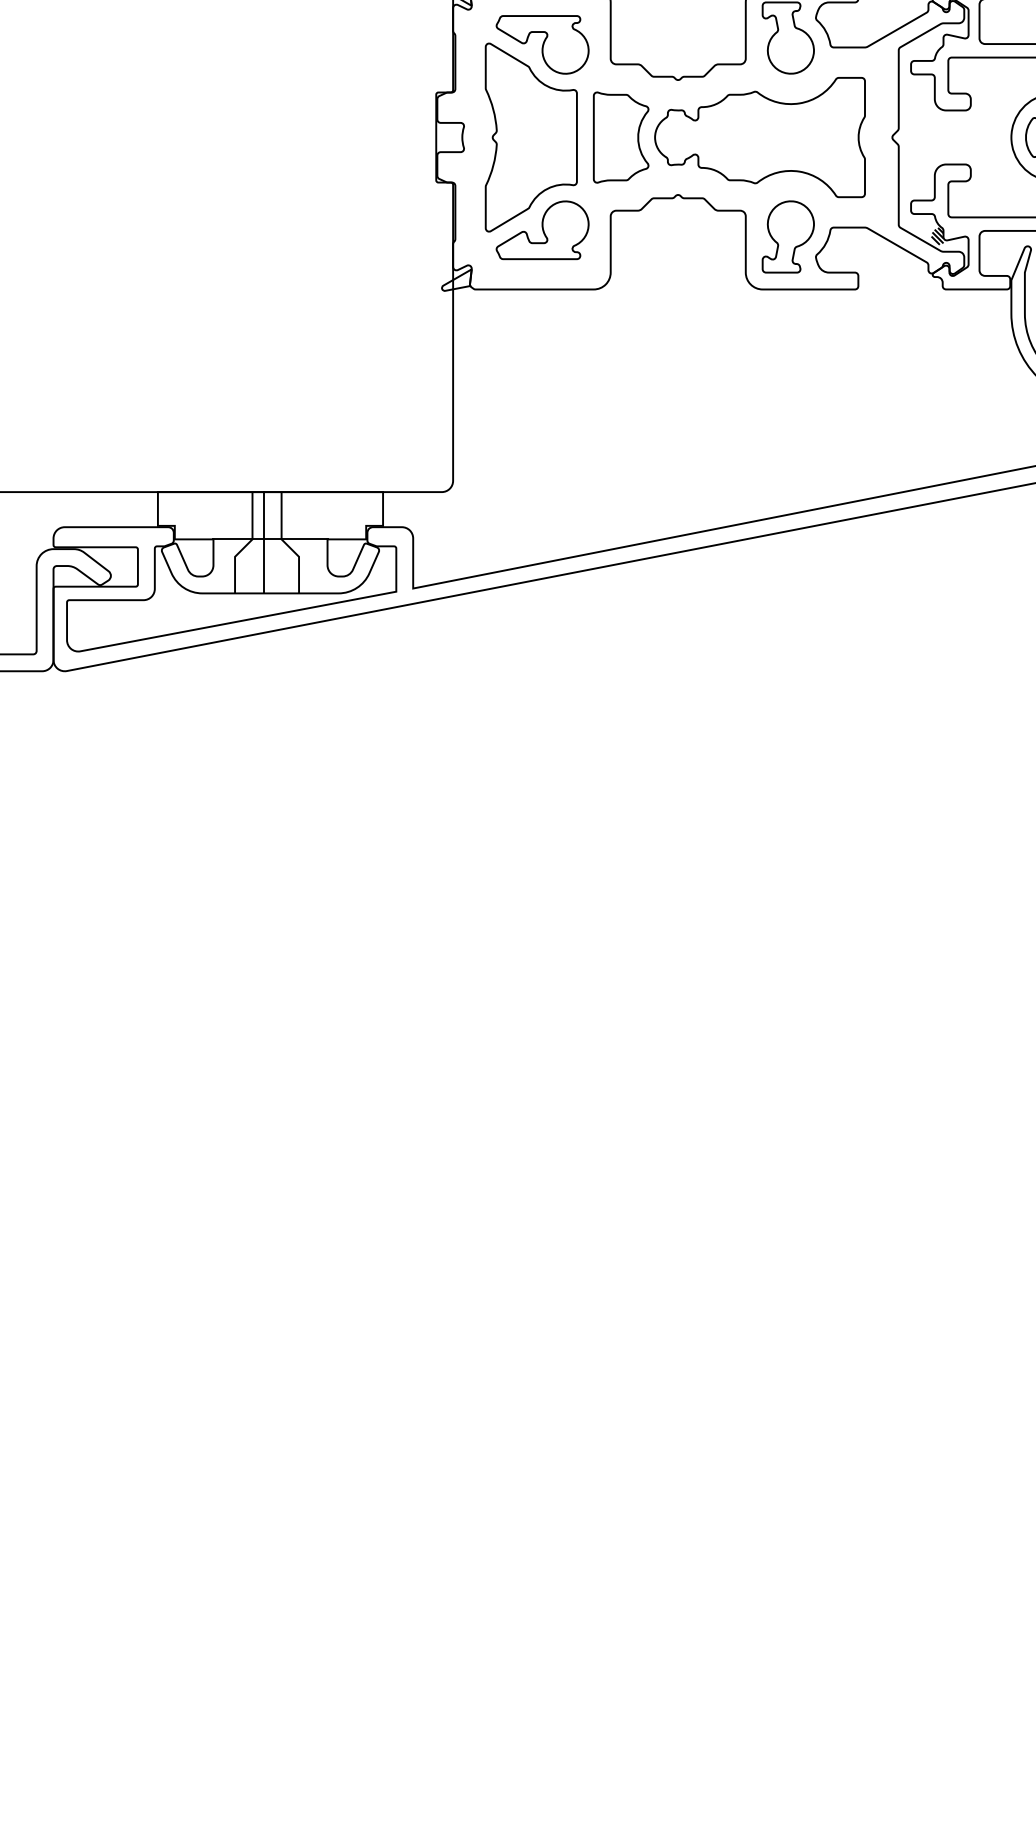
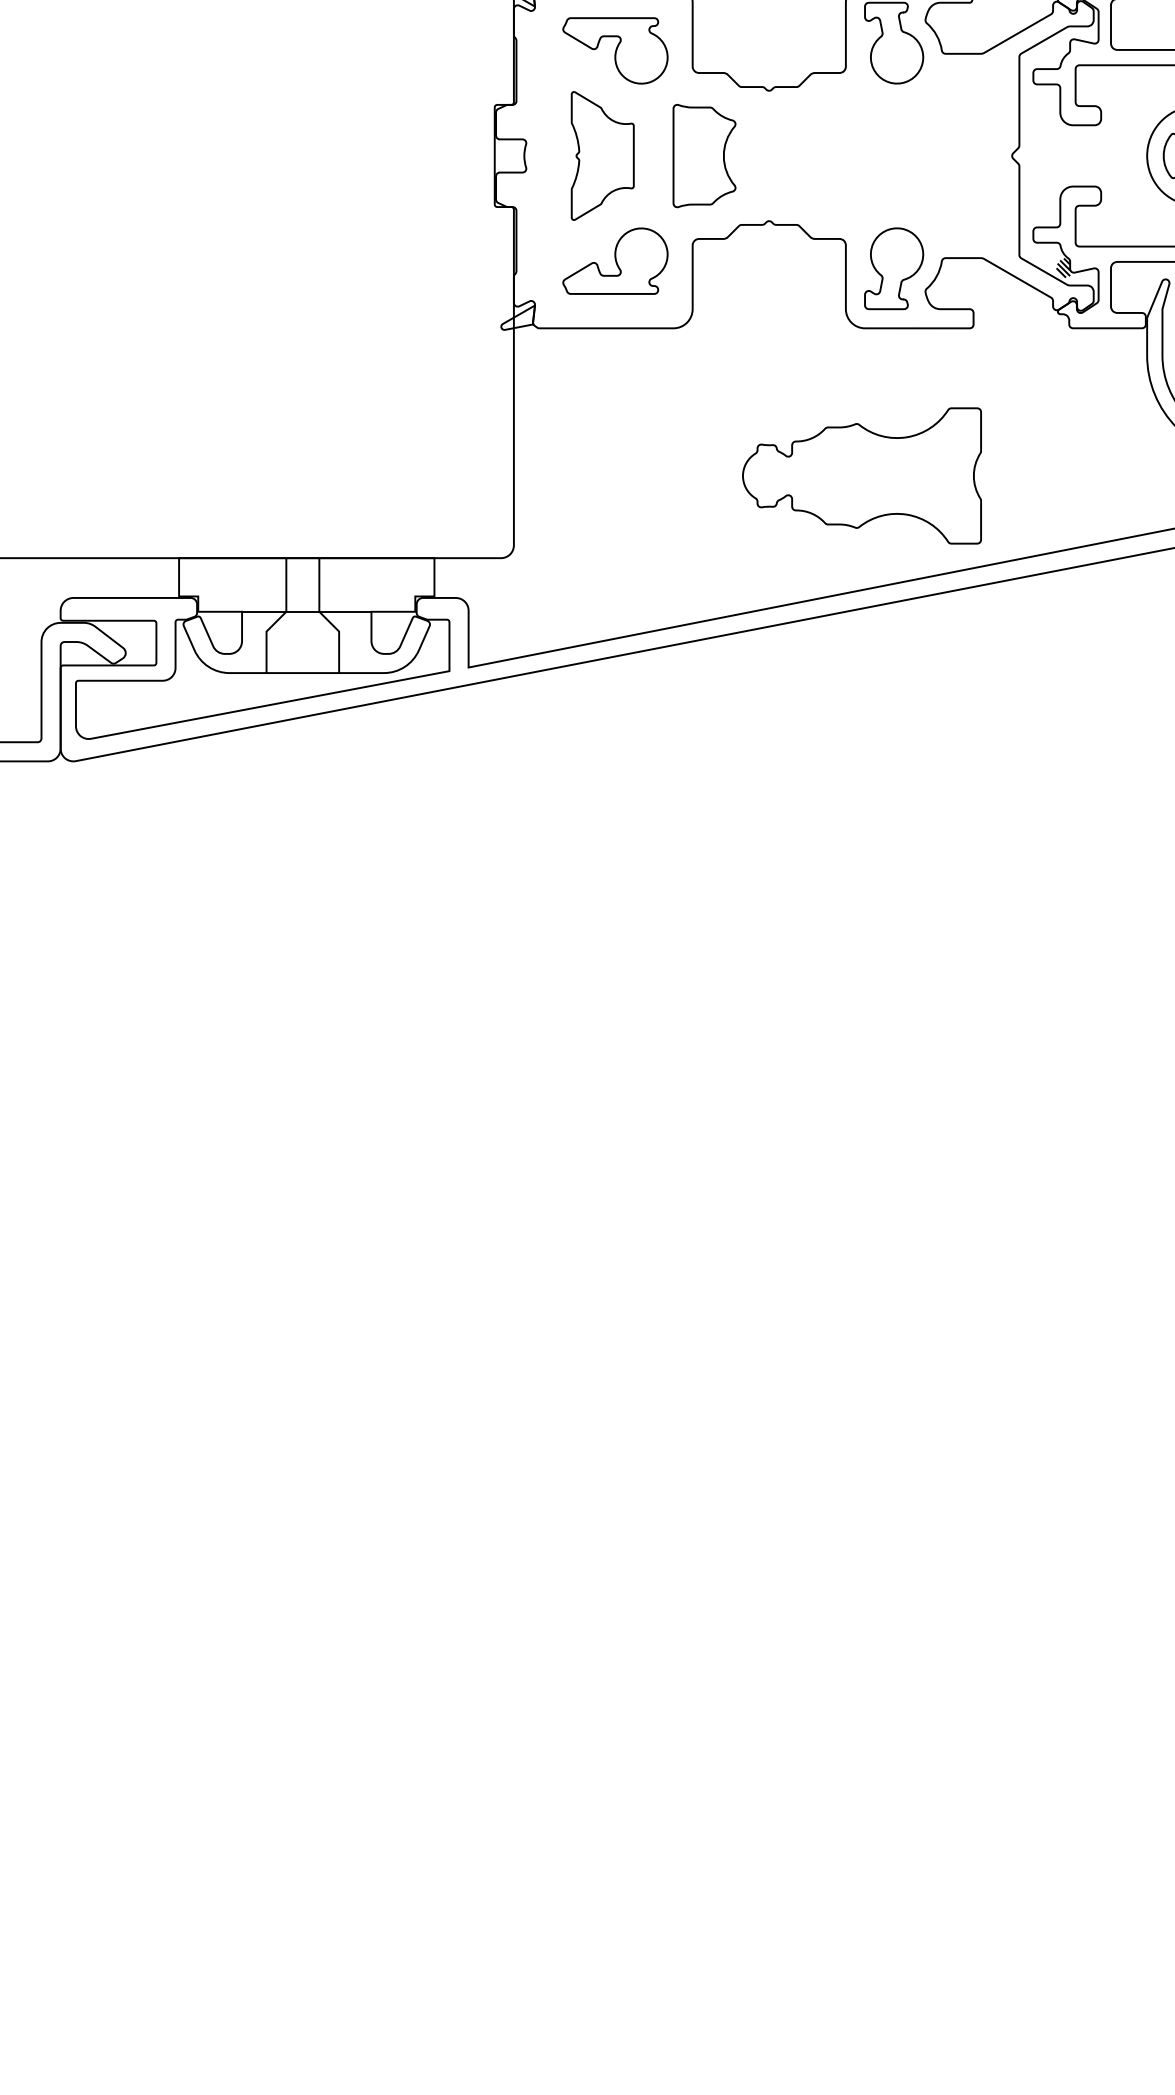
curve: (774, 102) -> (878, 436), moved
part: (531, 137) -> (602, 155), size x0.6
line: (263, 542) -> (298, 615), removed

